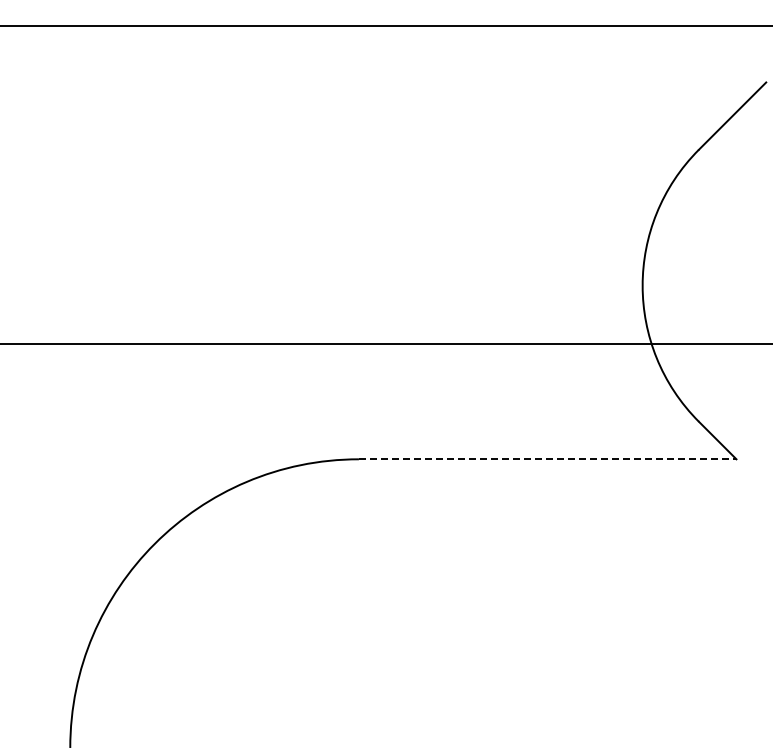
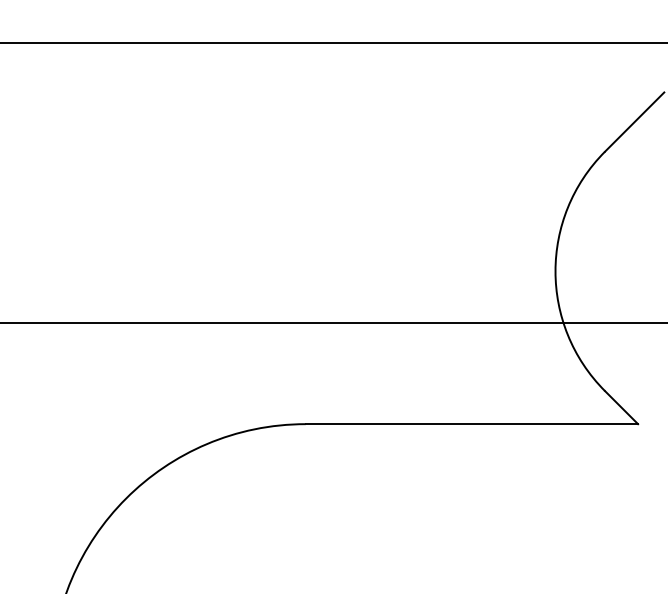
line: (547, 459) -> (471, 424), dashed -> solid

